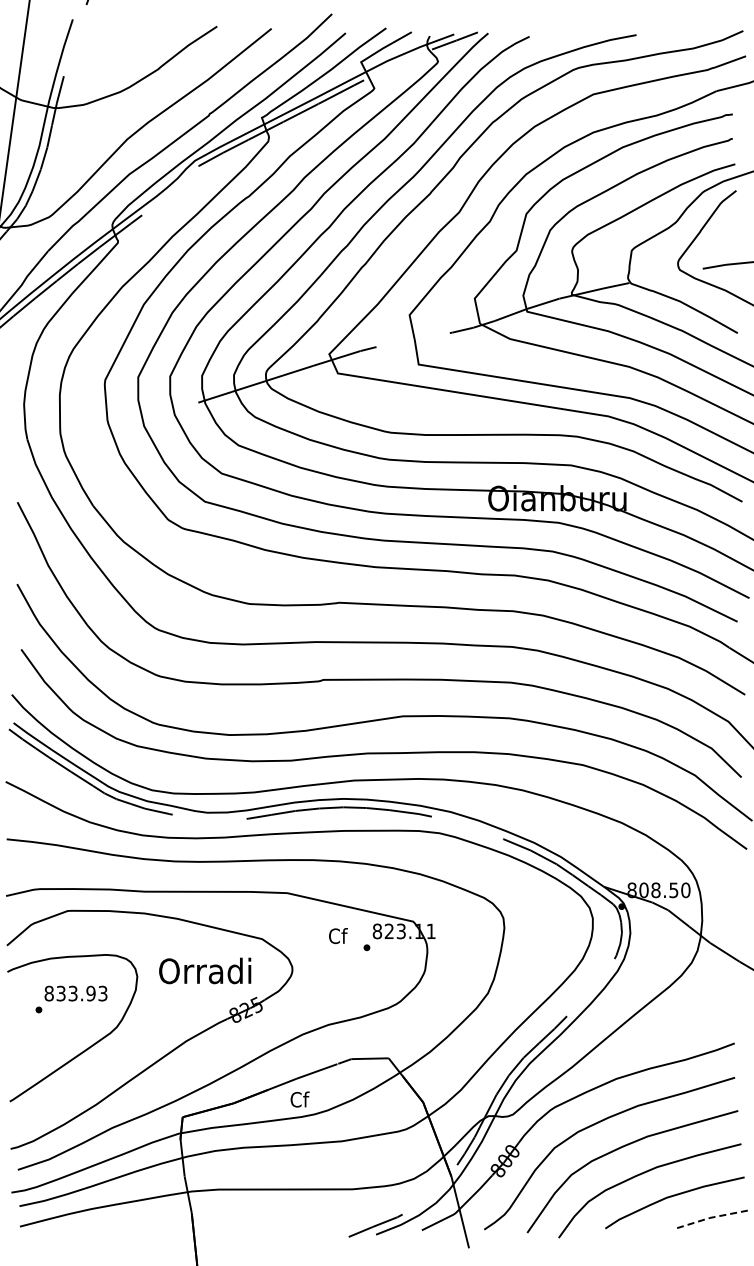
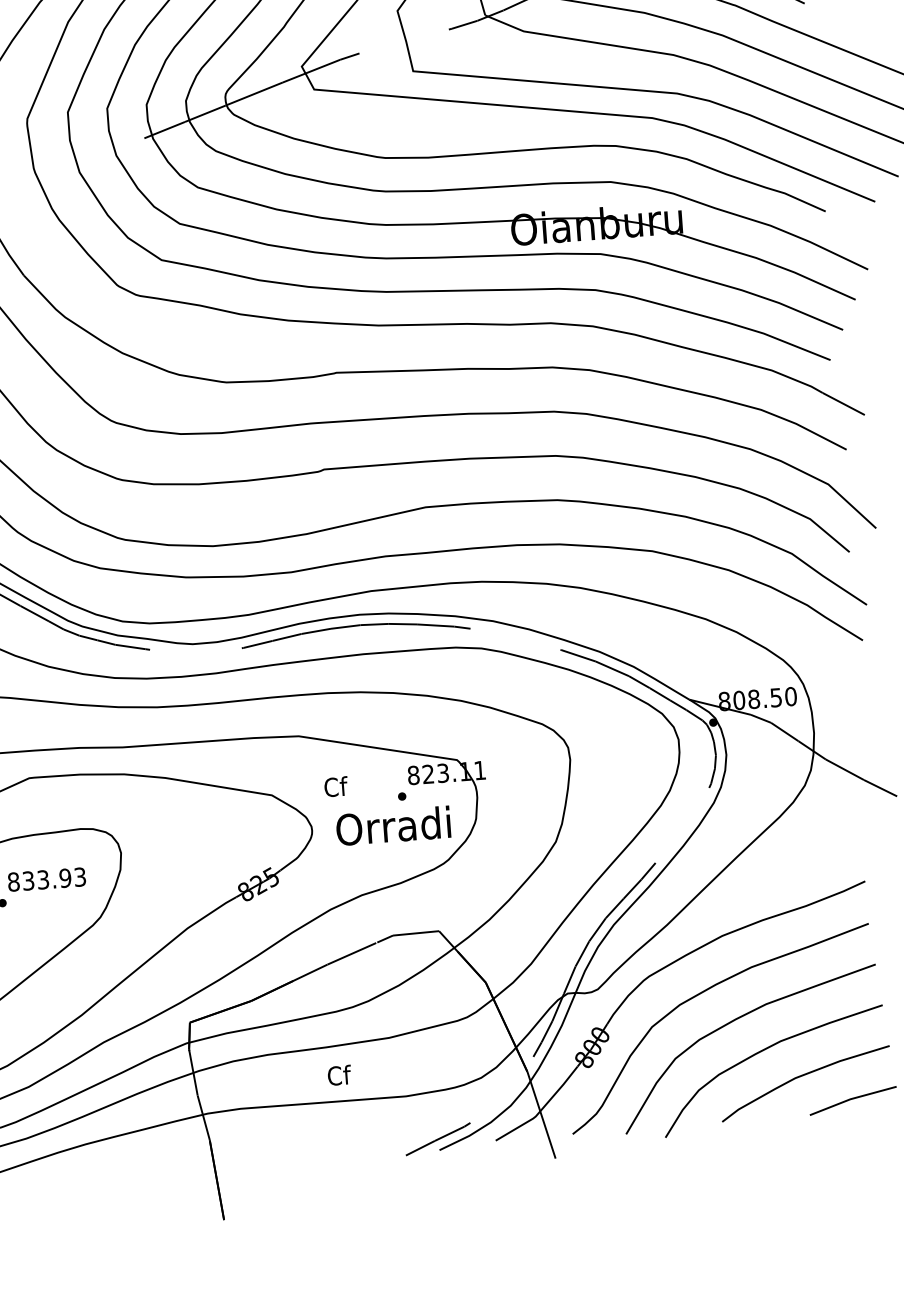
text: (338, 936) -> (336, 787), moved
text: (205, 970) -> (393, 825), moved
text: (299, 1099) -> (338, 1075), moved
line: (710, 1217) -> (851, 1098), dashed -> solid

